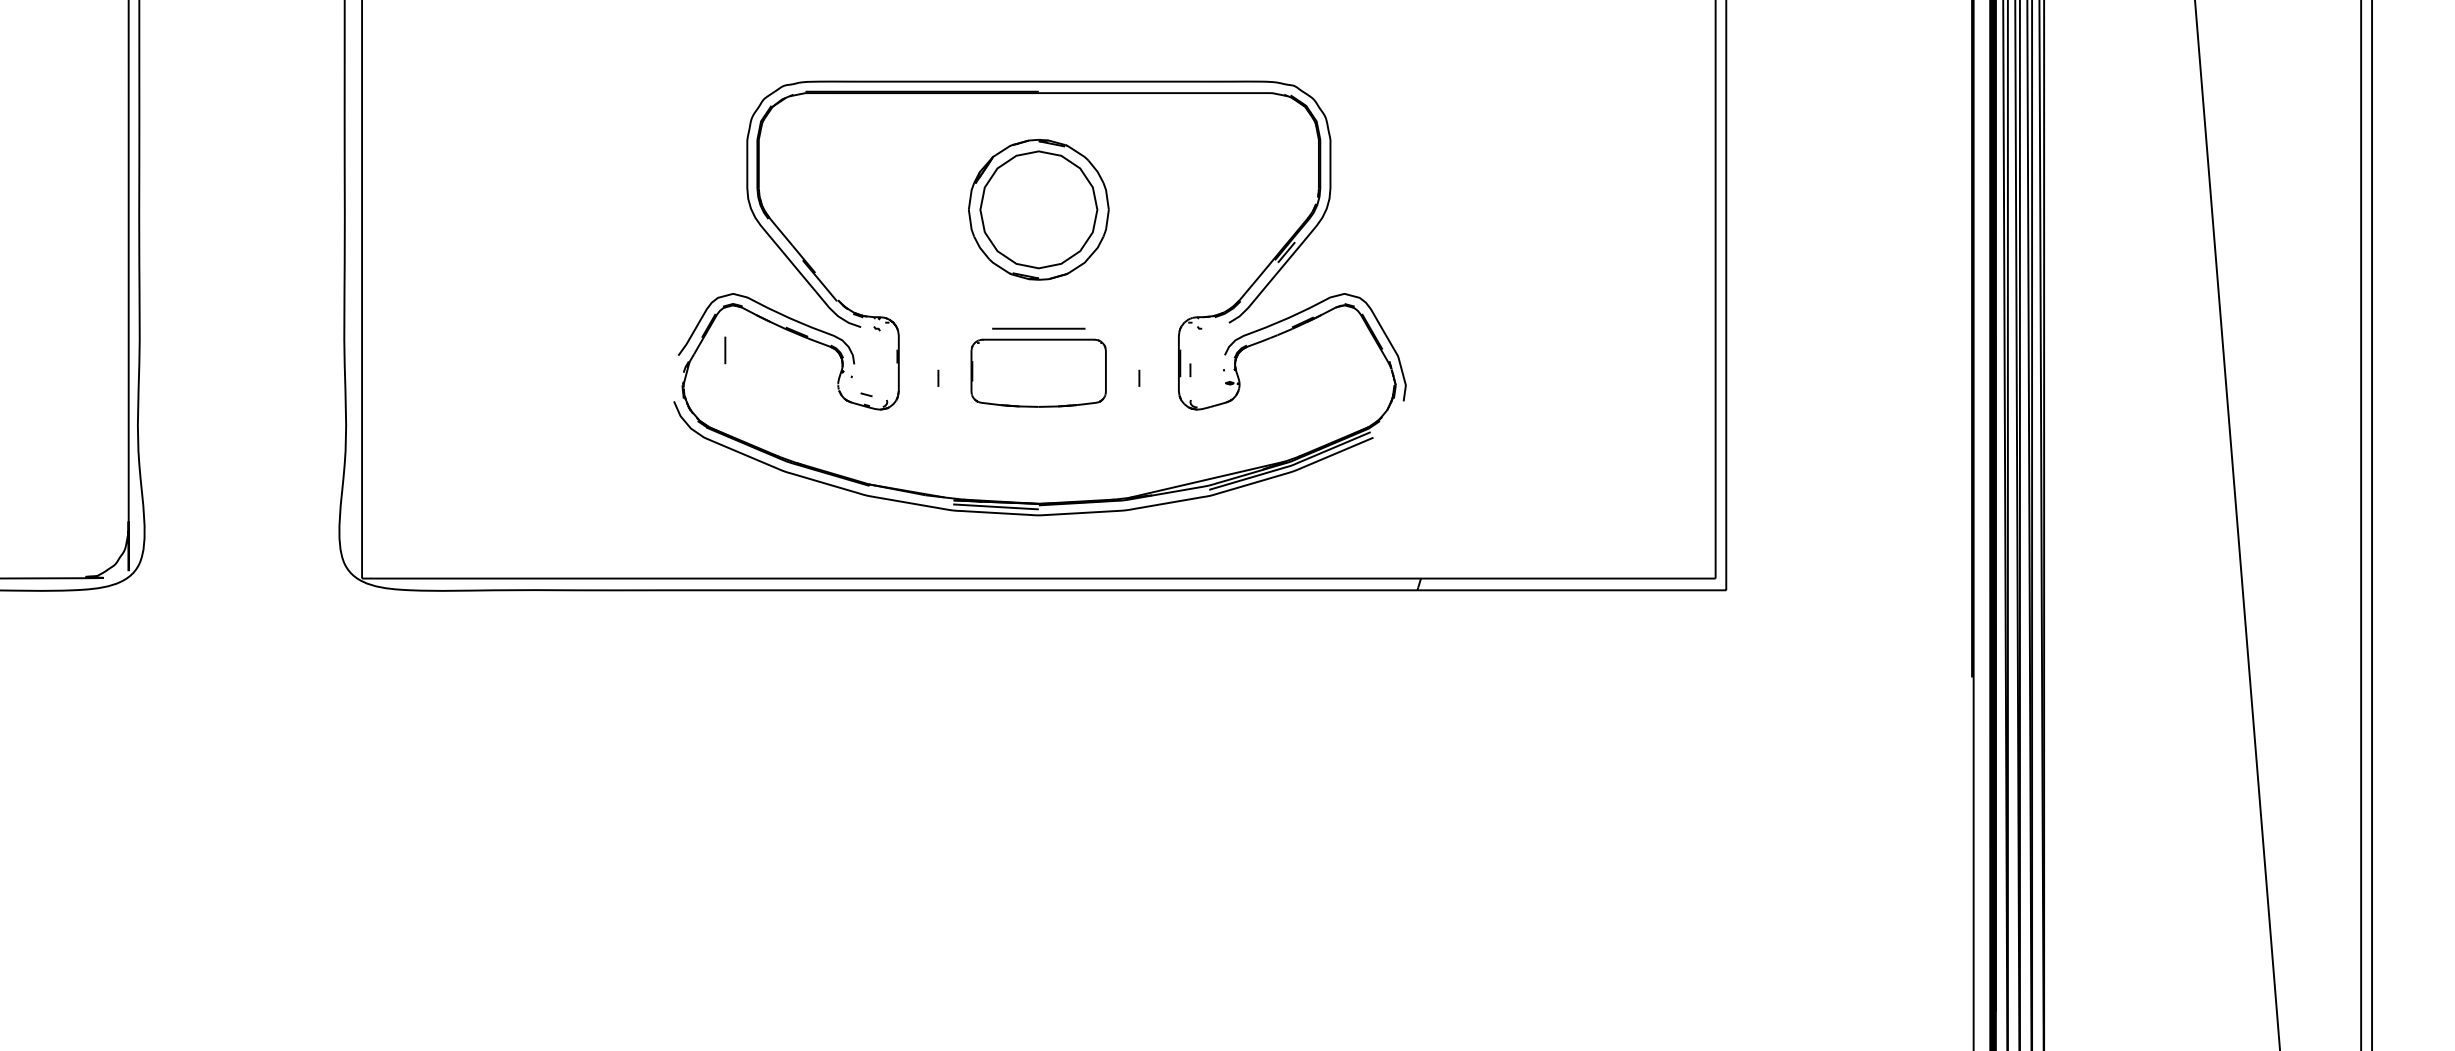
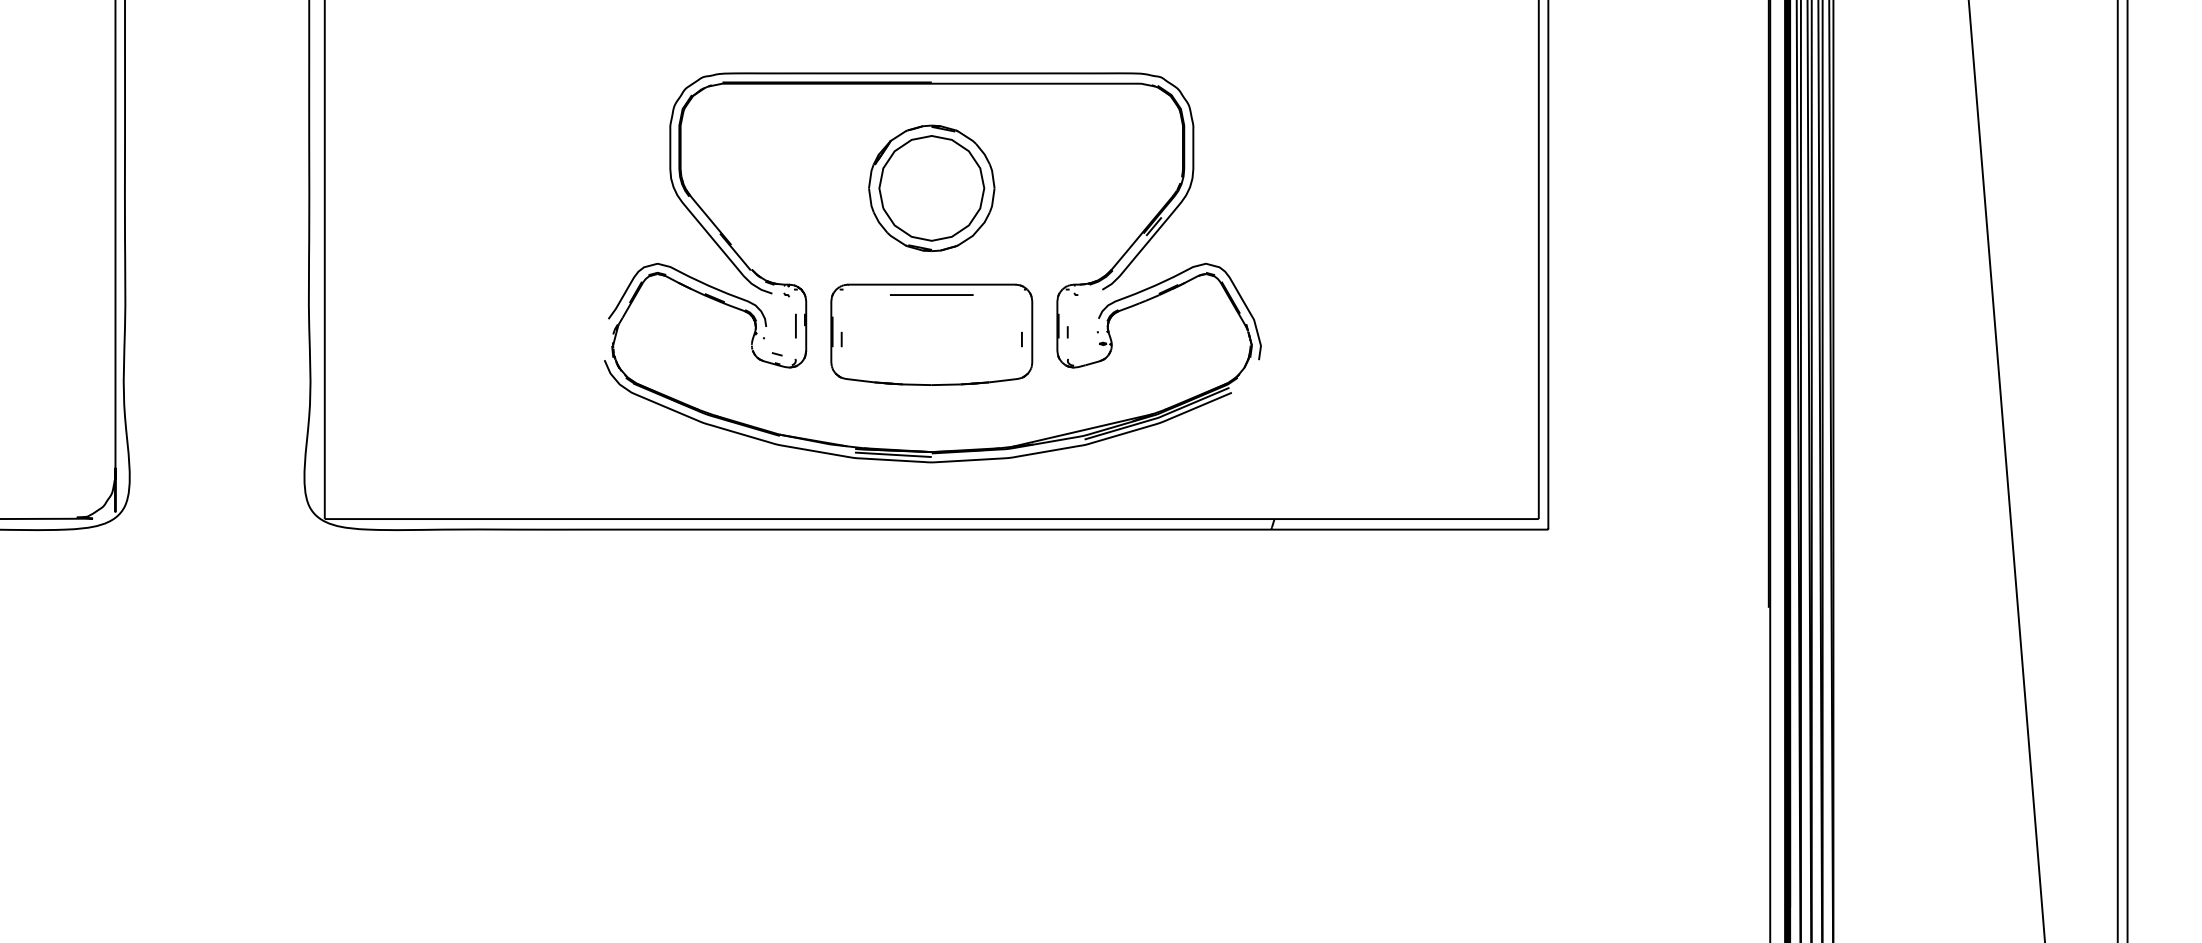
line: (725, 350) -> (796, 326), moved
part: (1038, 373) -> (931, 335), size x1.67

